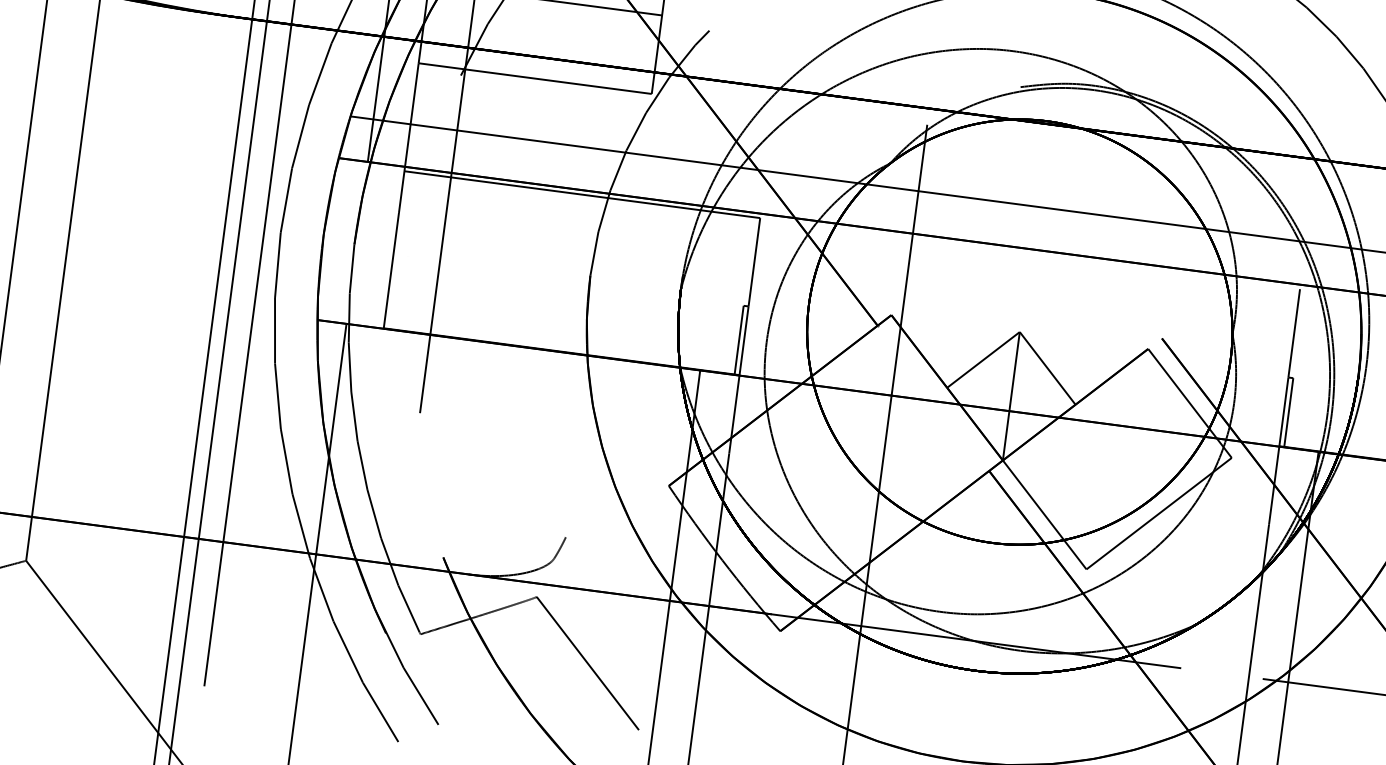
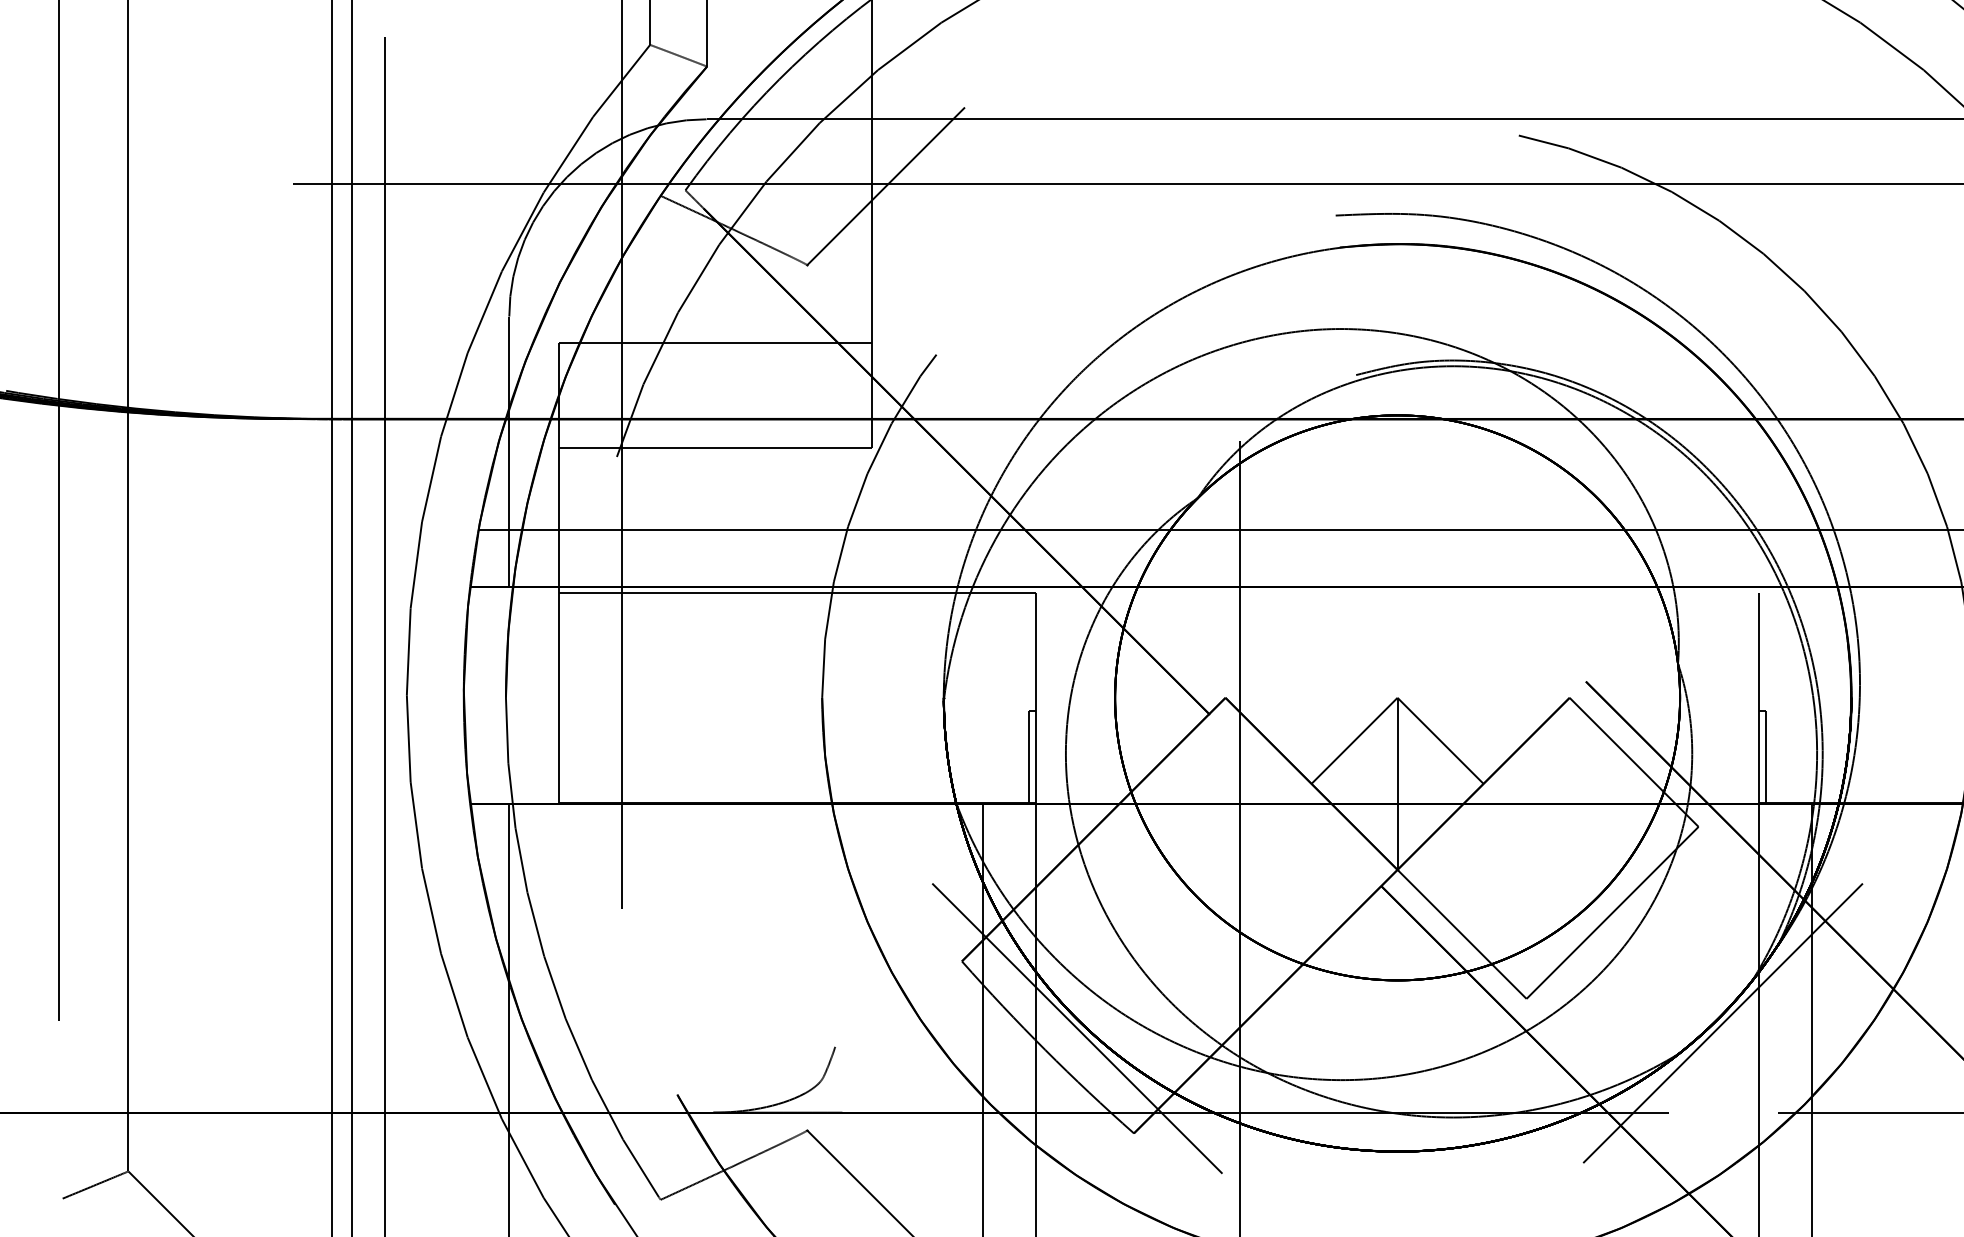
line: (748, 547) -> (1077, 1028), added
line: (1230, 607) -> (1722, 1023), added

